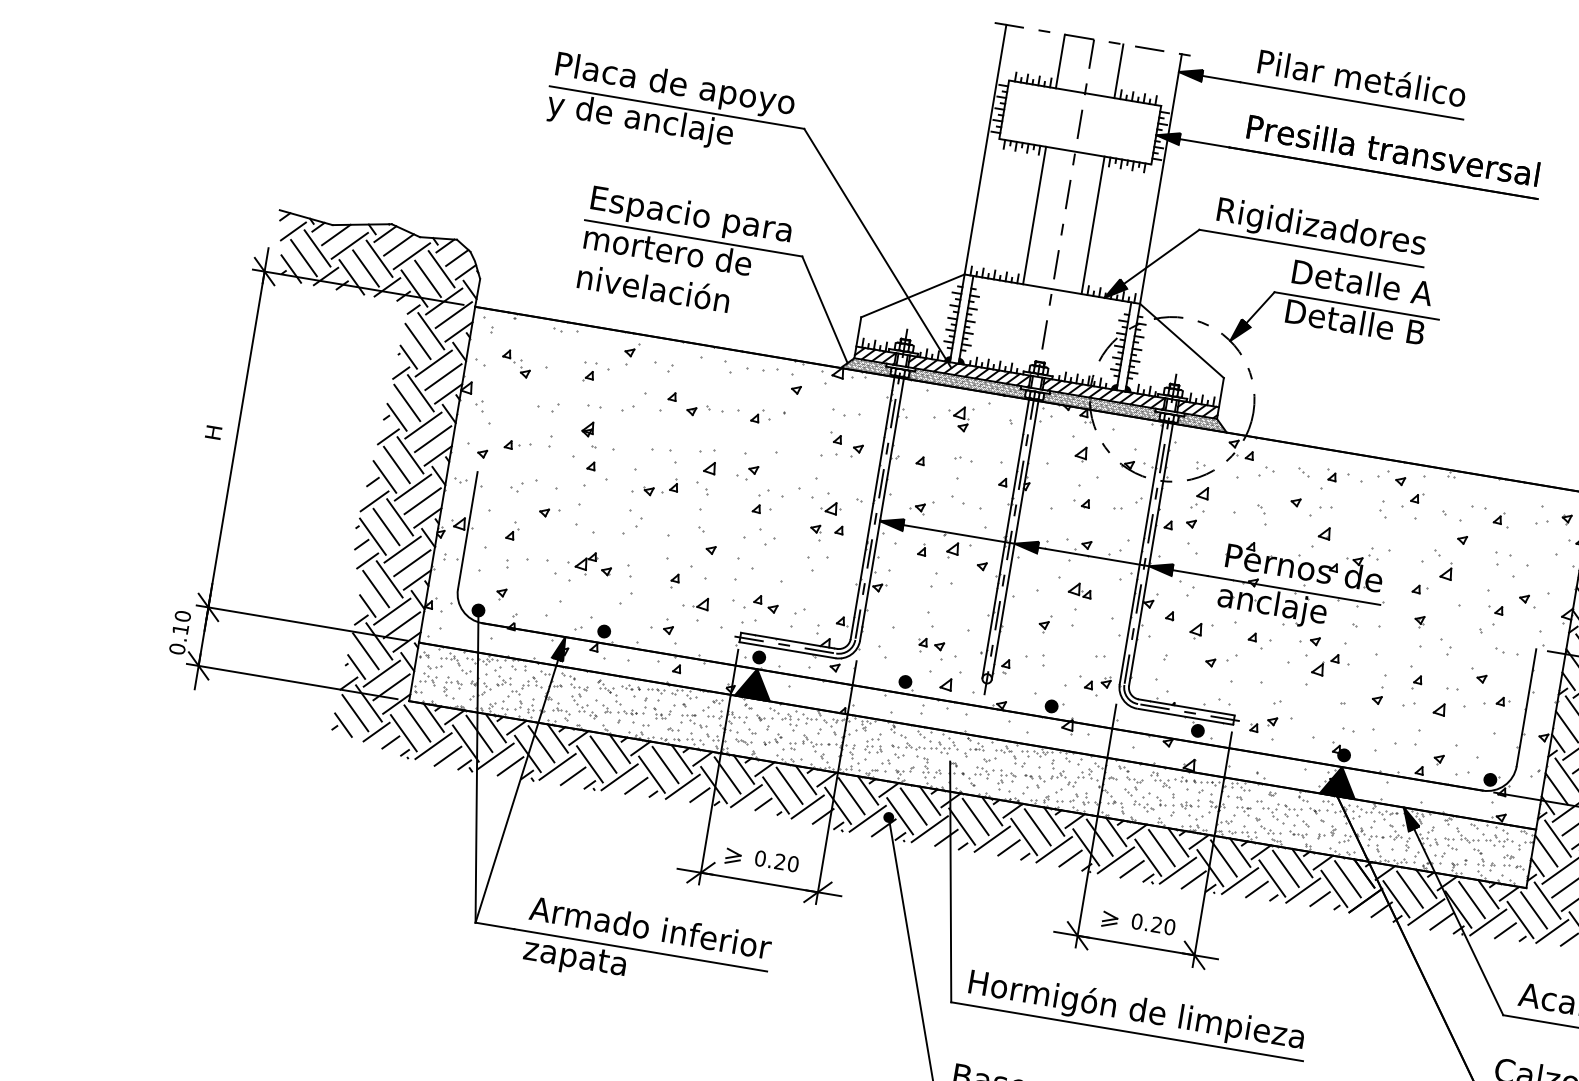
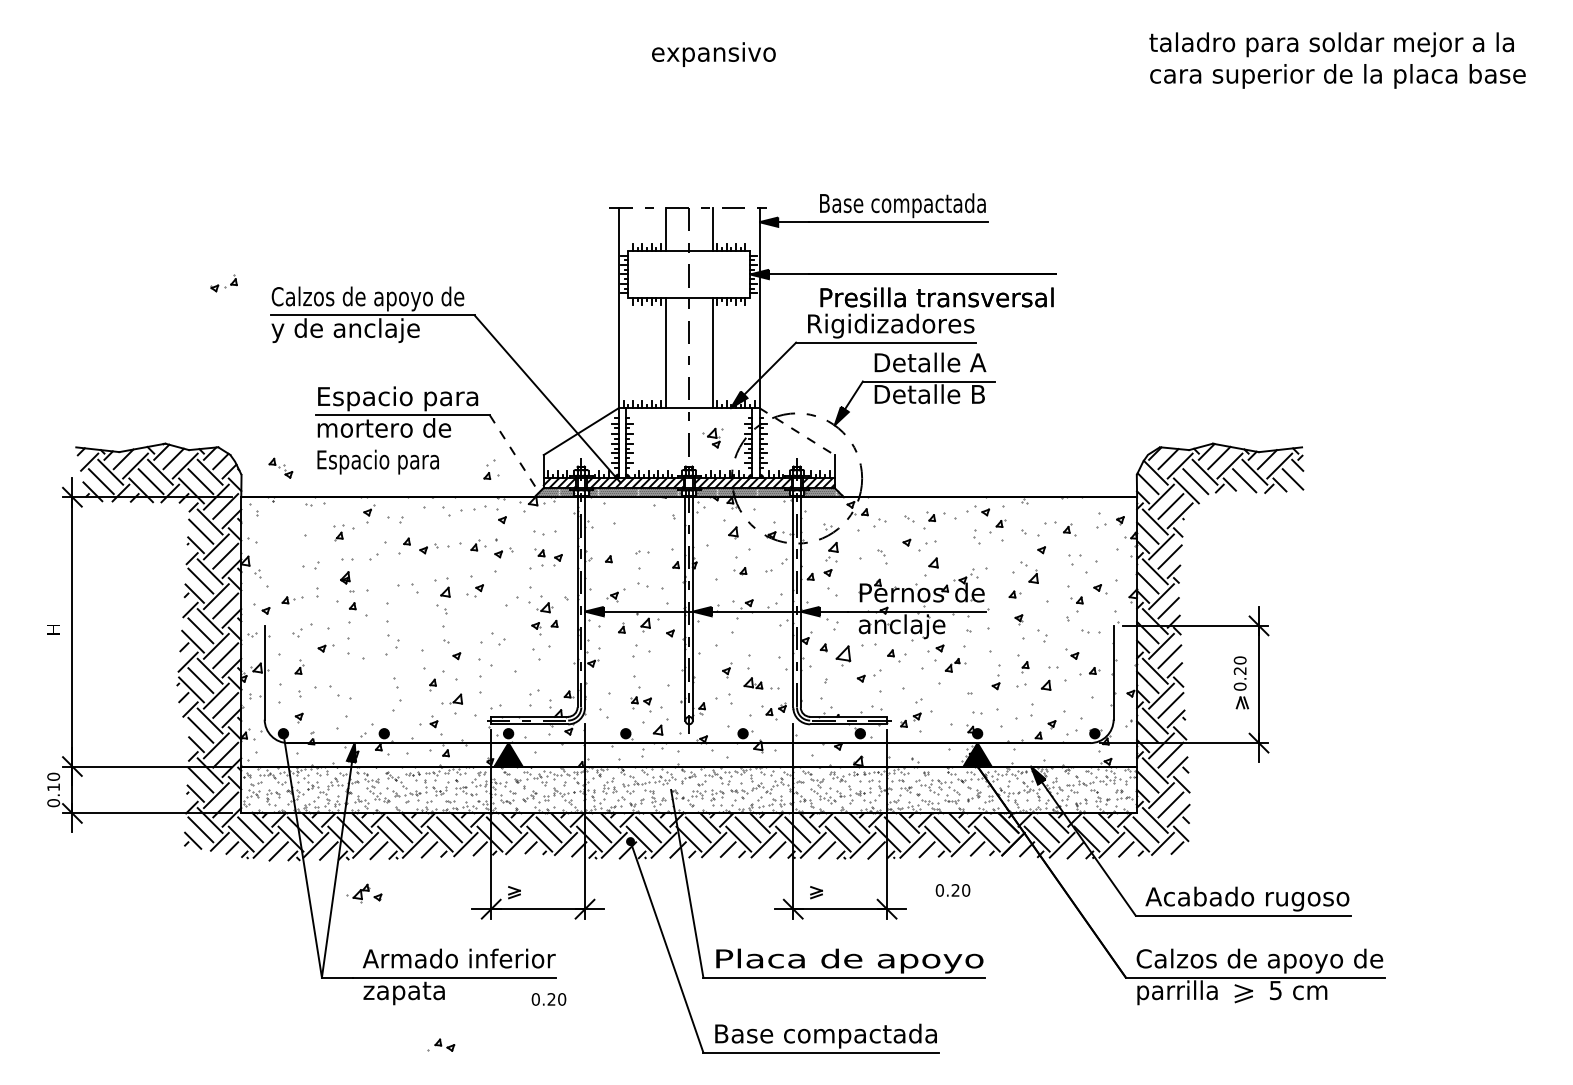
text: (1361, 81) -> (903, 205), Pilar metálico -> Base compactada
text: (674, 85) -> (367, 298), Placa de apoyo -> Calzos de apoyo de
text: (1392, 150) -> (936, 297), moved
text: (652, 290) -> (377, 461), nivelación -> Espacio para
line: (825, 309) -> (514, 453), solid -> dashed
line: (1182, 340) -> (797, 431), solid -> dashed
part: (516, 362) -> (280, 467), moved
part: (959, 417) -> (712, 437), moved
part: (790, 430) -> (503, 552), added
part: (660, 486) -> (223, 283), moved
part: (763, 501) -> (491, 469), moved
part: (590, 563) -> (364, 893), moved
part: (1080, 590) -> (753, 683), moved
part: (761, 602) -> (441, 1044), moved
part: (1200, 631) -> (849, 655), size x1.6
part: (1330, 665) -> (955, 665), size x0.7
text: (776, 861) -> (548, 999), moved
text: (1152, 924) -> (952, 890), moved
text: (1137, 1011) -> (849, 960), Hormigón de limpieza -> Placa de apoyo

